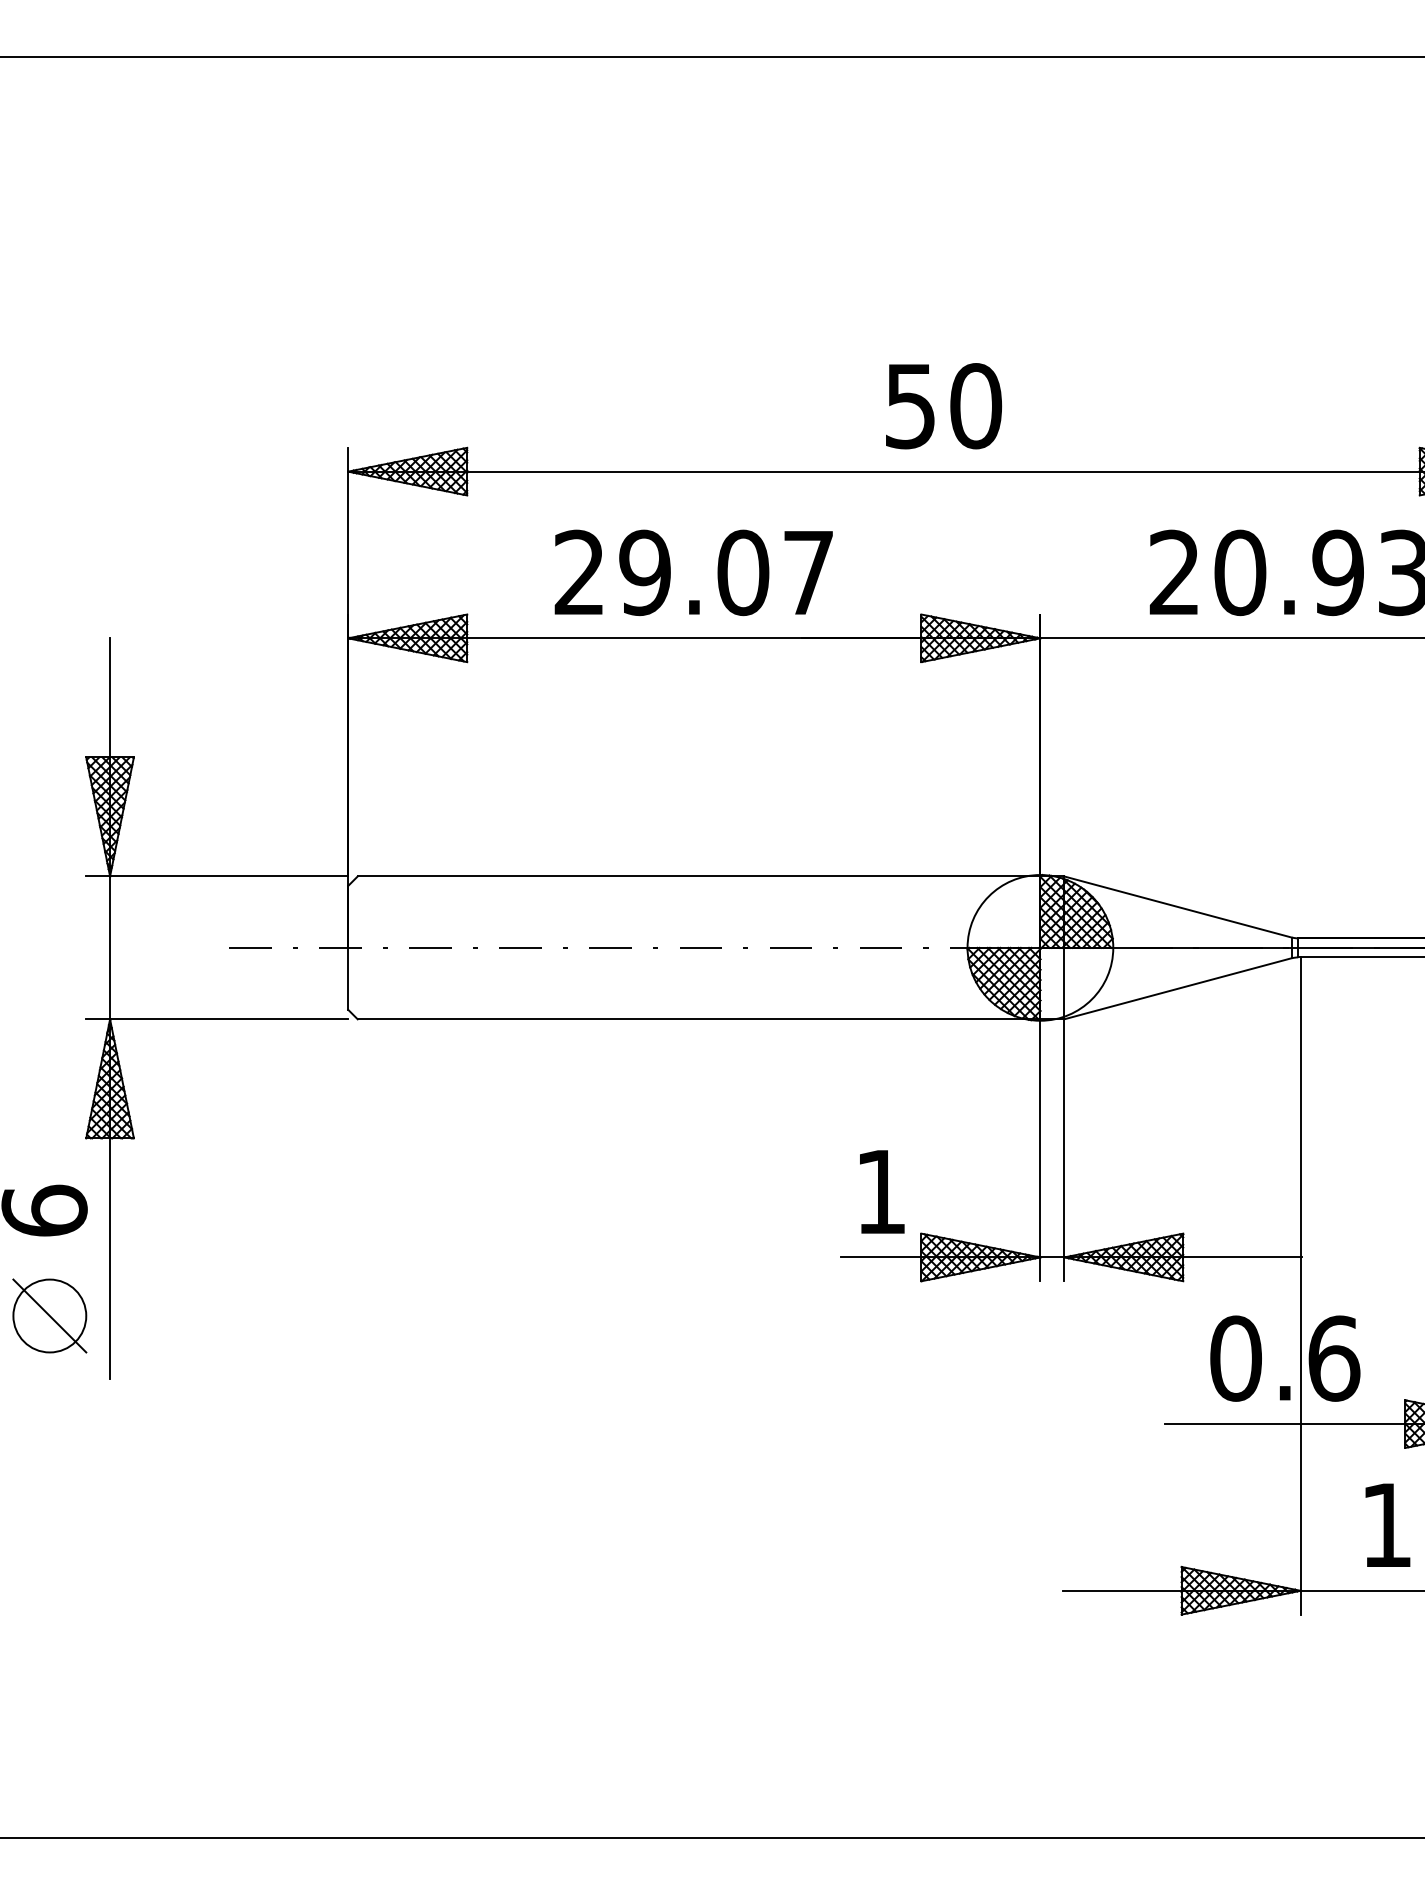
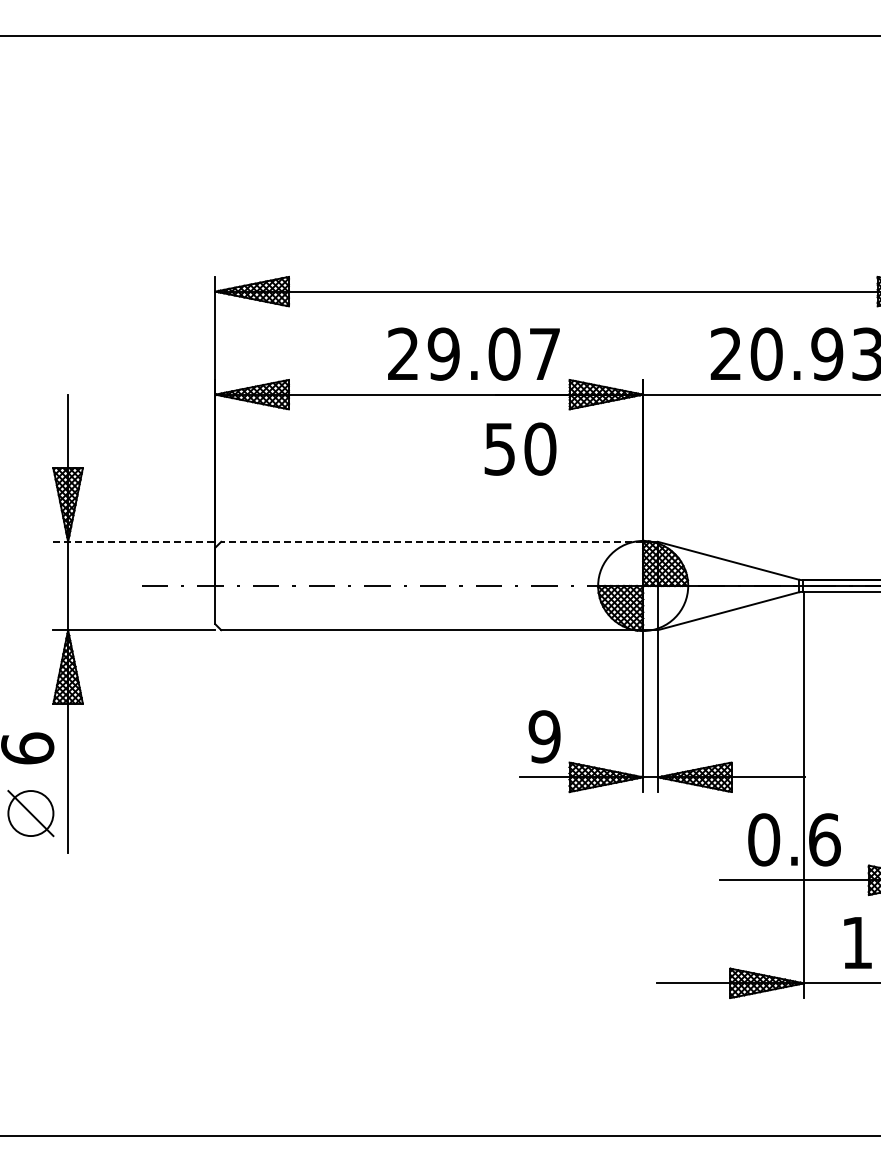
text: (943, 405) -> (520, 448), moved
text: (693, 571) -> (473, 353), moved
line: (217, 875) -> (134, 541), solid -> dashed
line: (699, 875) -> (432, 541), solid -> dashed
text: (880, 1191) -> (544, 736), 1 -> 9

